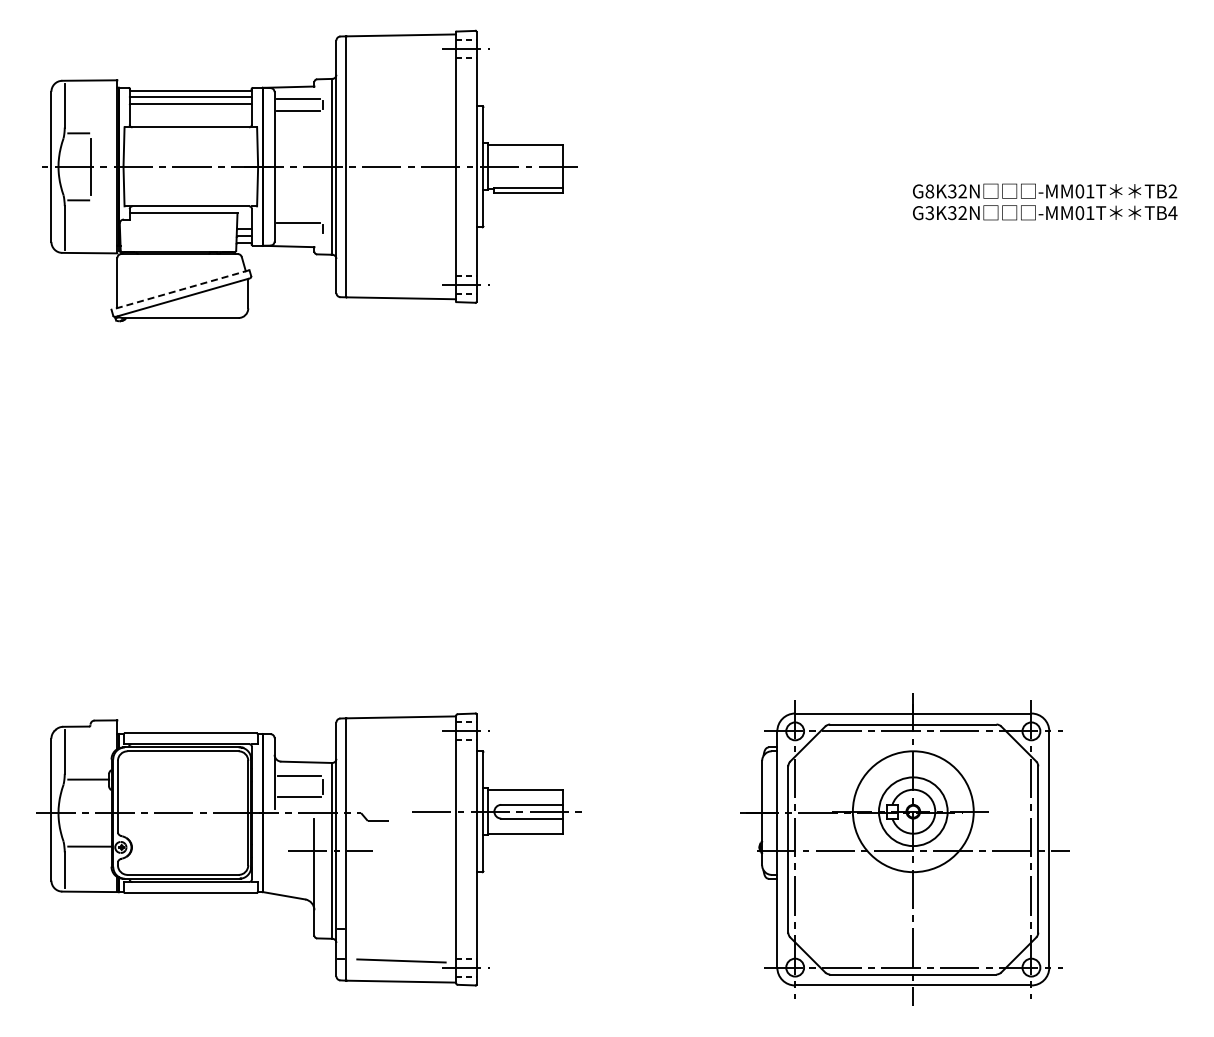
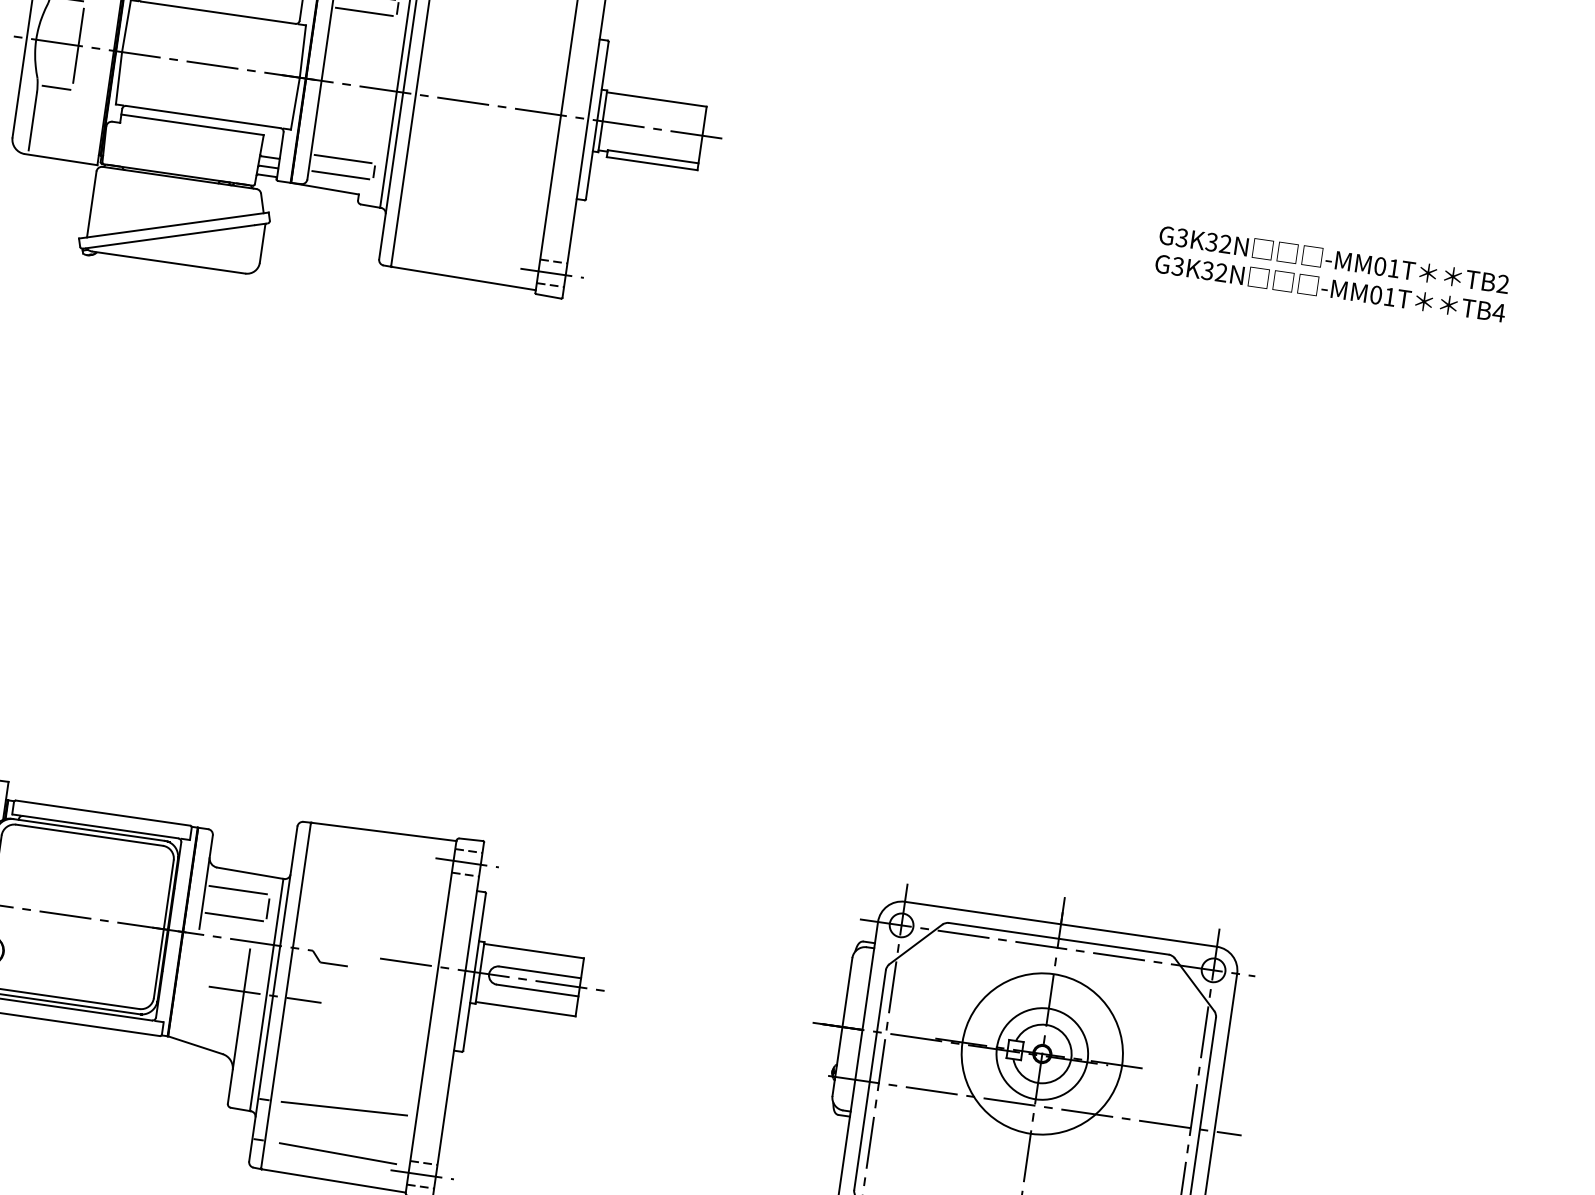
text: (929, 191) -> (1181, 238), G8K32N -> G3K32N
line: (298, 234) -> (340, 174), added
line: (180, 289) -> (173, 224), dashed -> solid
line: (401, 926) -> (344, 1108), added

